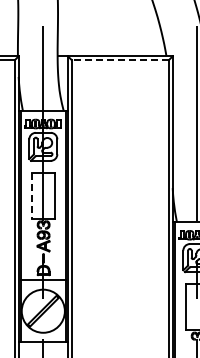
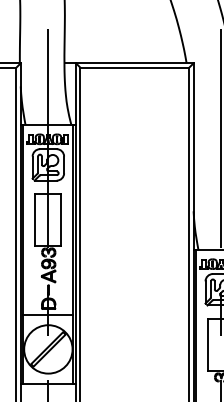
line: (120, 60) -> (135, 67), dashed -> solid
line: (31, 196) -> (35, 220), dashed -> solid

